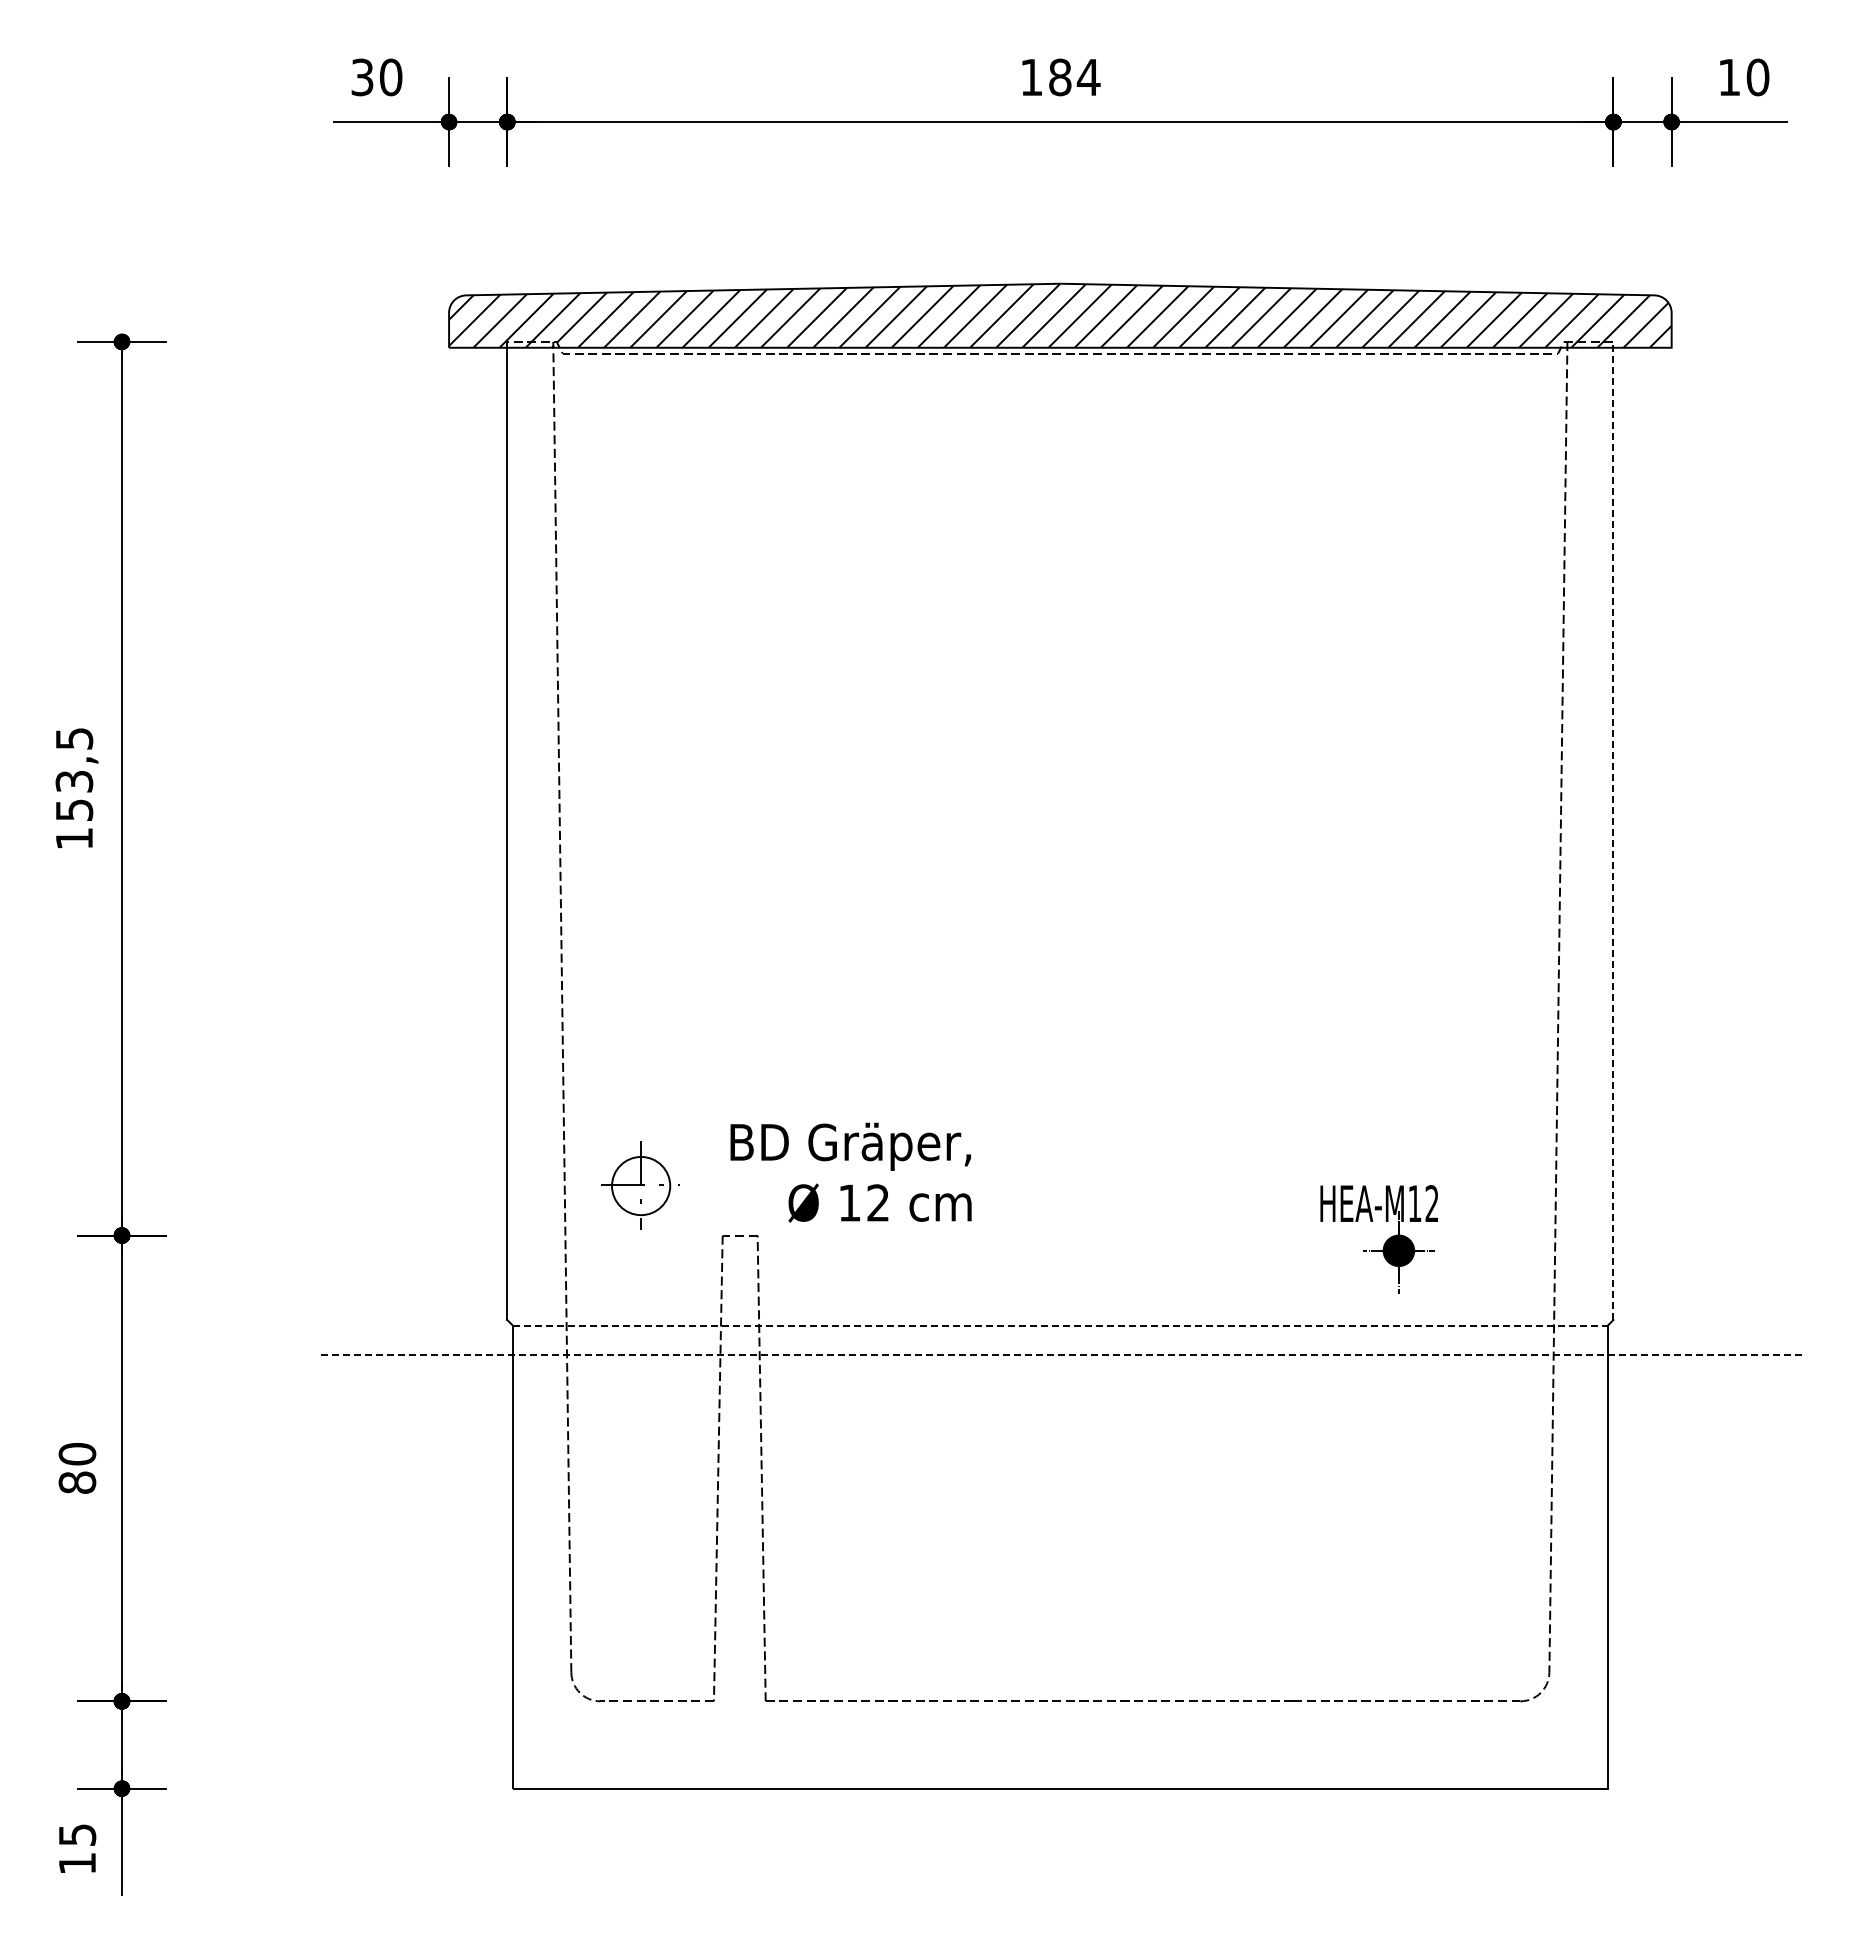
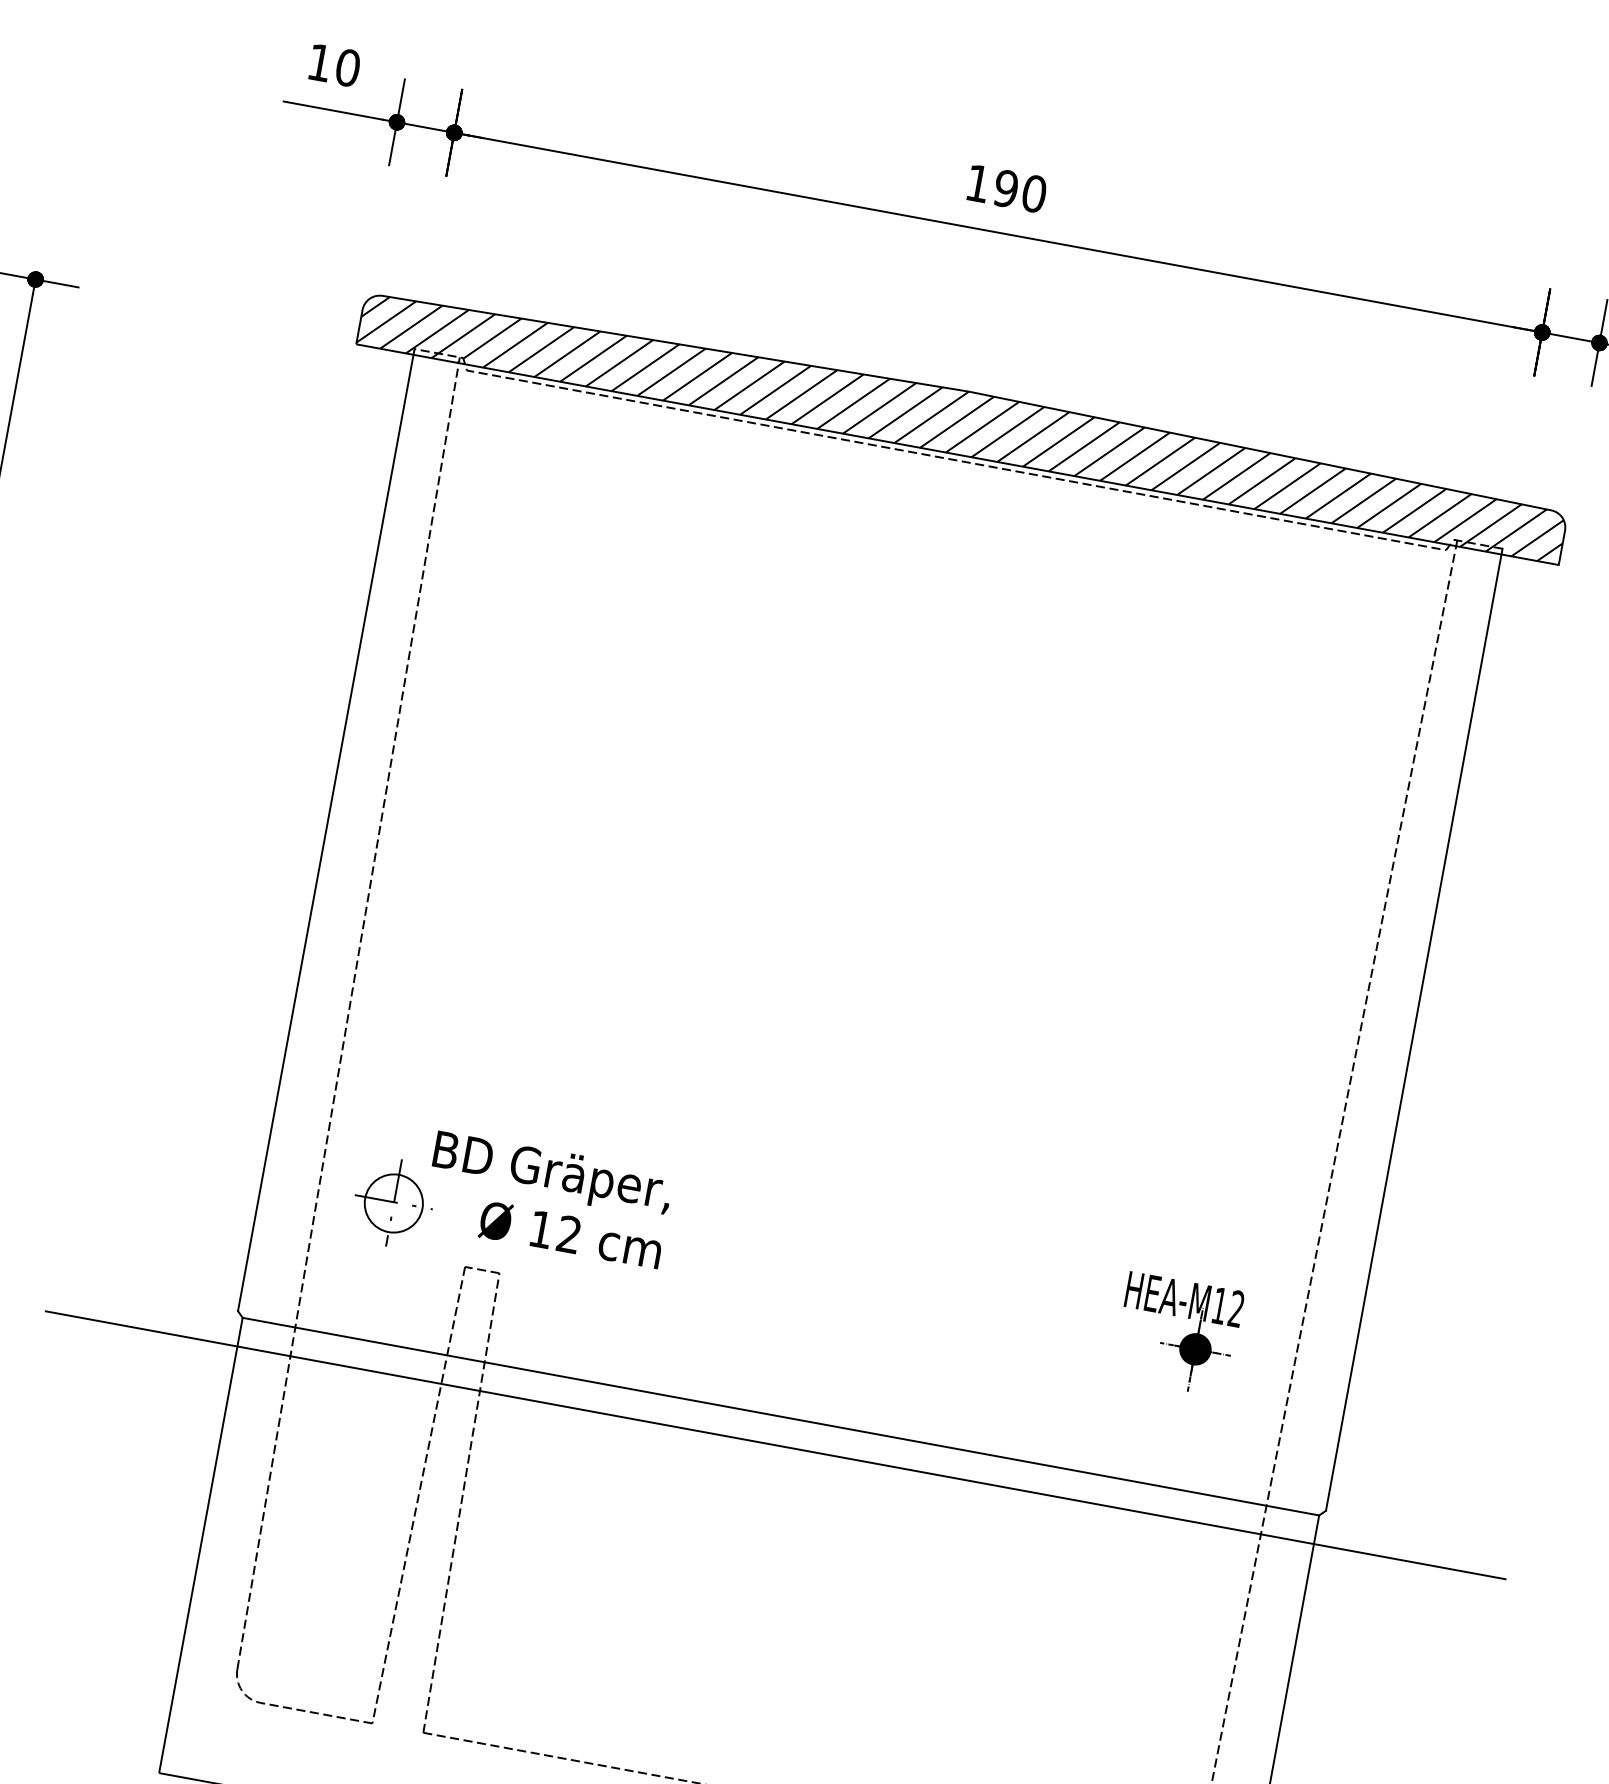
text: (362, 77) -> (319, 62), 30 -> 10
text: (1074, 77) -> (1020, 191), 184 -> 190
line: (1613, 830) -> (1414, 1029), dashed -> solid
text: (850, 1172) -> (547, 1199), moved
part: (1384, 1243) -> (1182, 1339), moved
line: (1060, 1325) -> (781, 1416), dashed -> solid
line: (1059, 1354) -> (774, 1444), dashed -> solid

